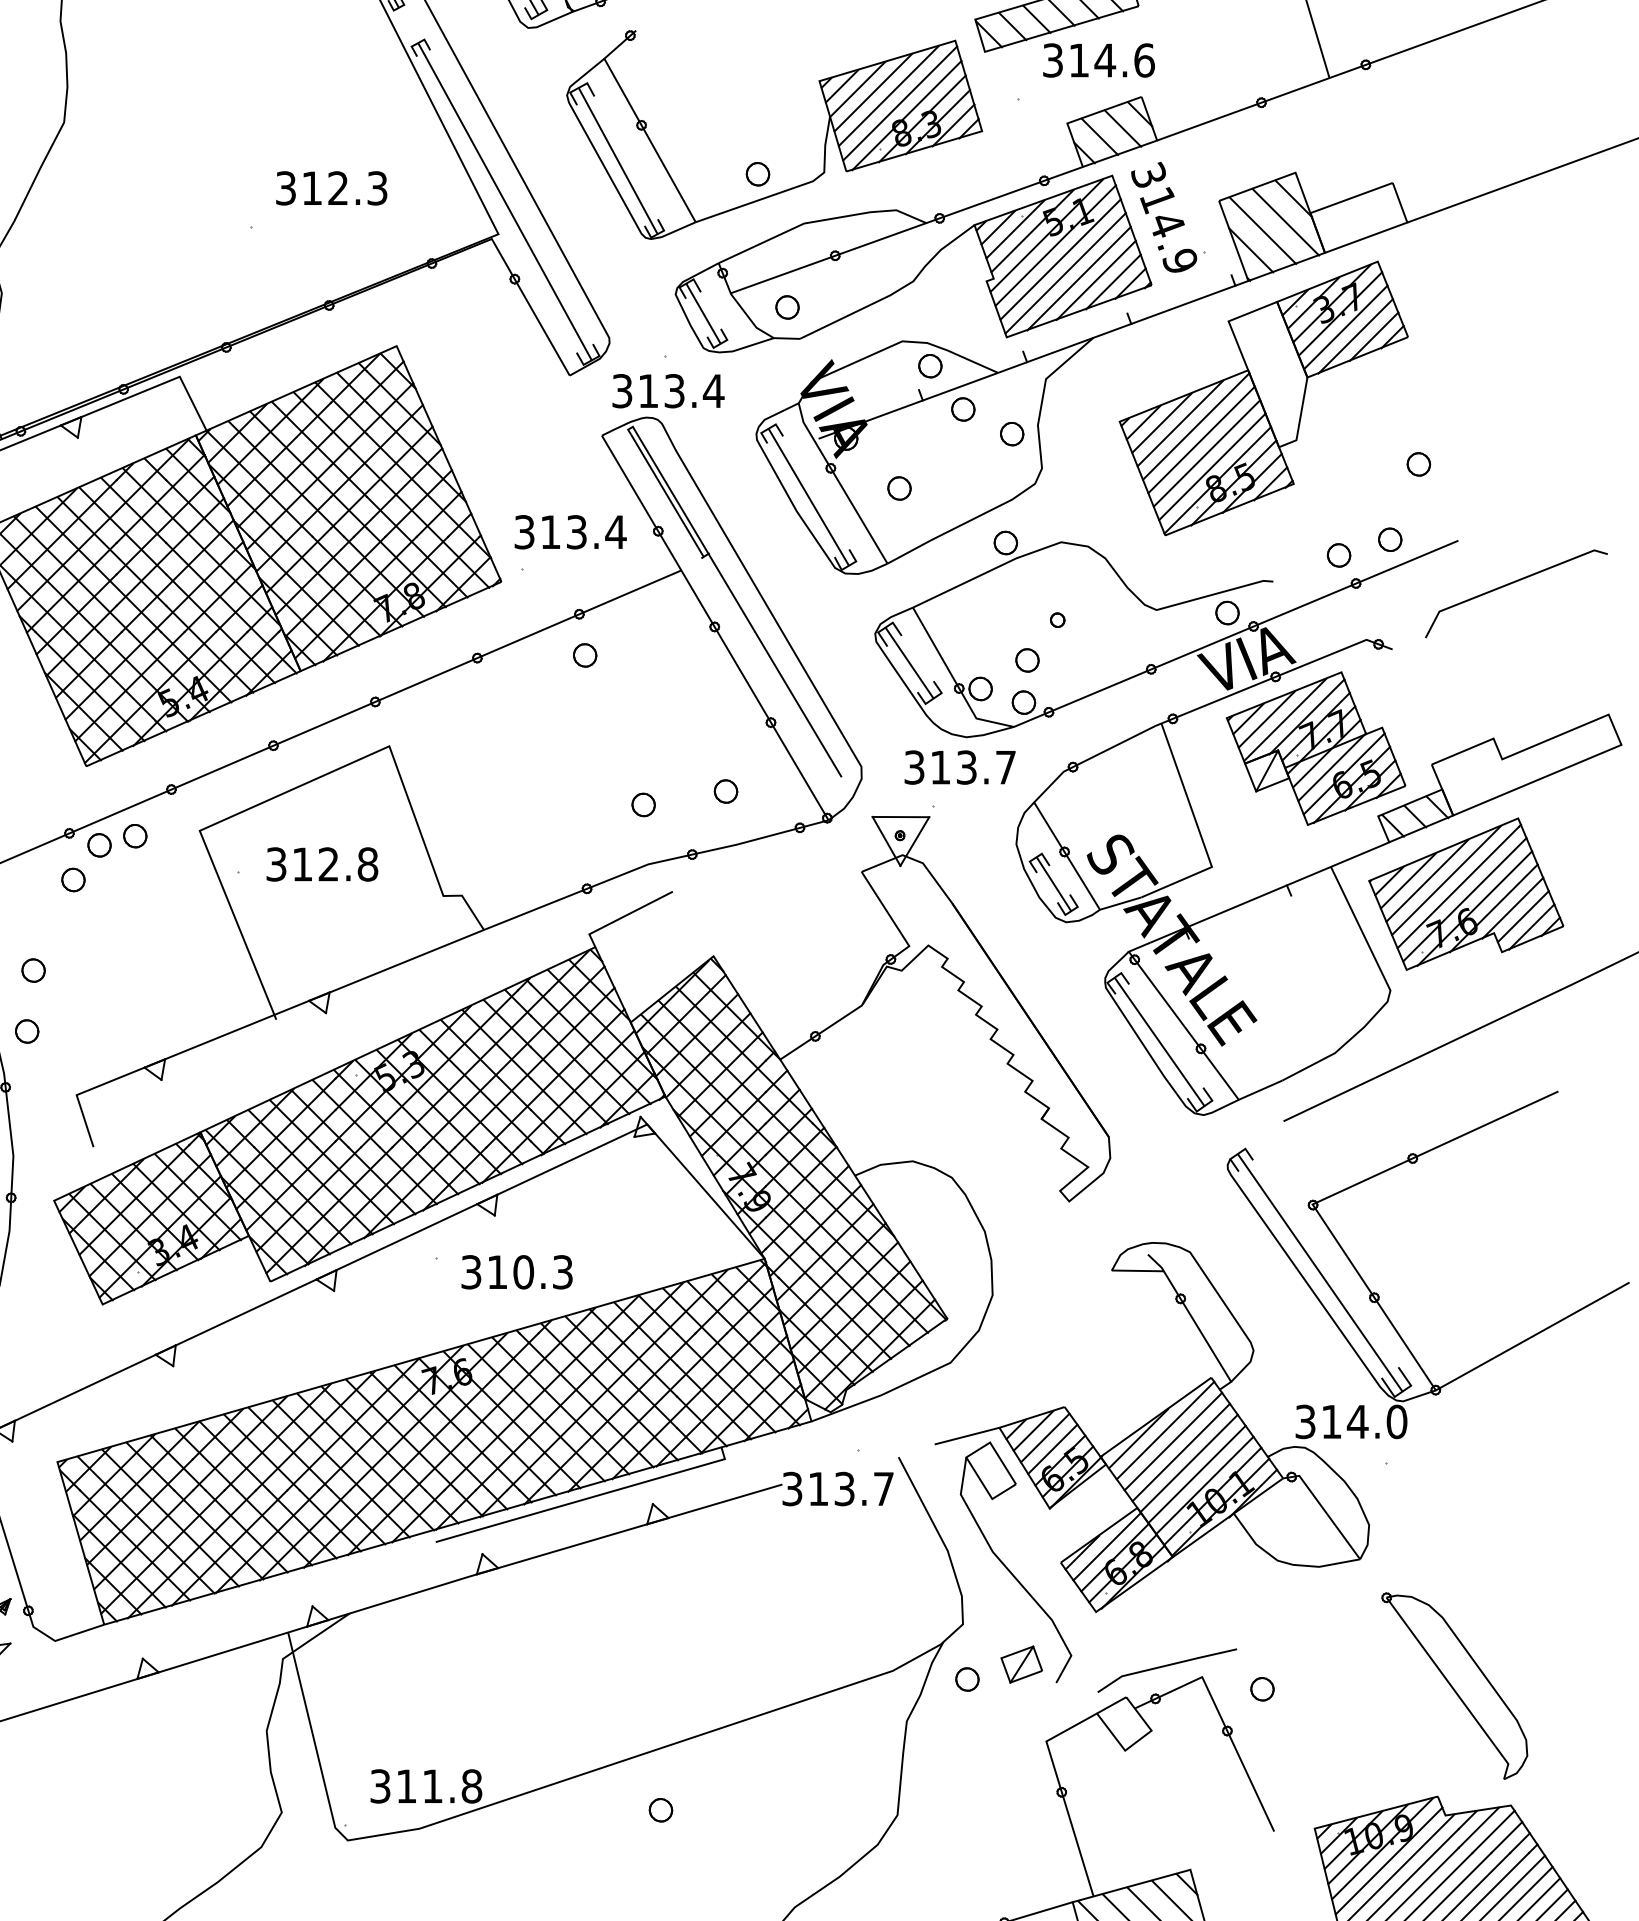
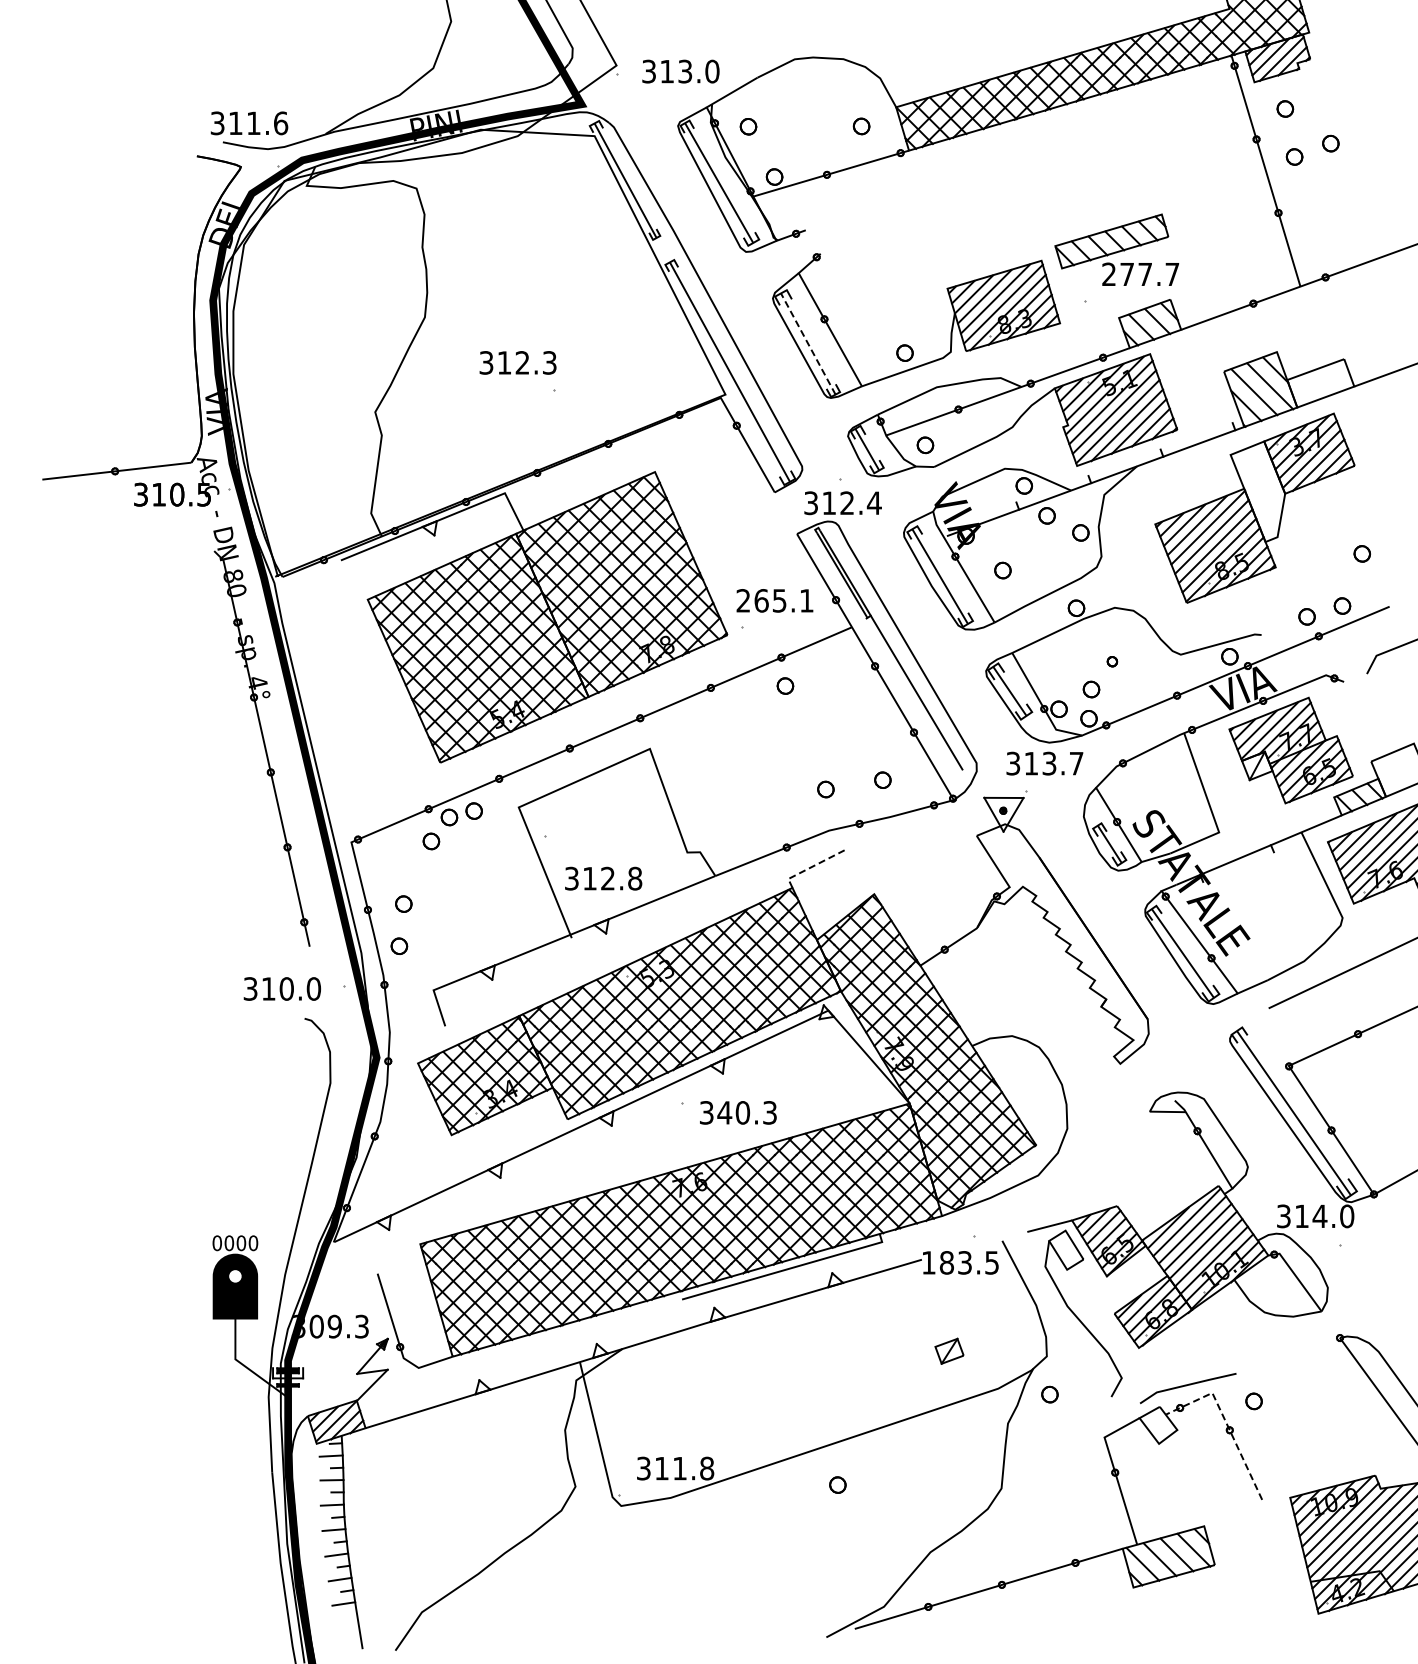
text: (1098, 60) -> (1140, 274), 314.6 -> 277.7
line: (618, 161) -> (808, 344), solid -> dashed
text: (330, 187) -> (517, 362), moved
part: (1169, 216) -> (1189, 382), removed
text: (674, 391) -> (847, 503), 313.4 -> 312.4
text: (570, 531) -> (775, 600), 313.4 -> 265.1
text: (322, 864) -> (603, 878), moved
line: (624, 916) -> (812, 866), solid -> dashed
text: (497, 1271) -> (724, 1112), 310.3 -> 340.3
text: (838, 1488) -> (960, 1262), 313.7 -> 183.5
part: (1021, 1663) -> (949, 1350), moved
line: (1221, 1718) -> (1225, 1421), solid -> dashed

